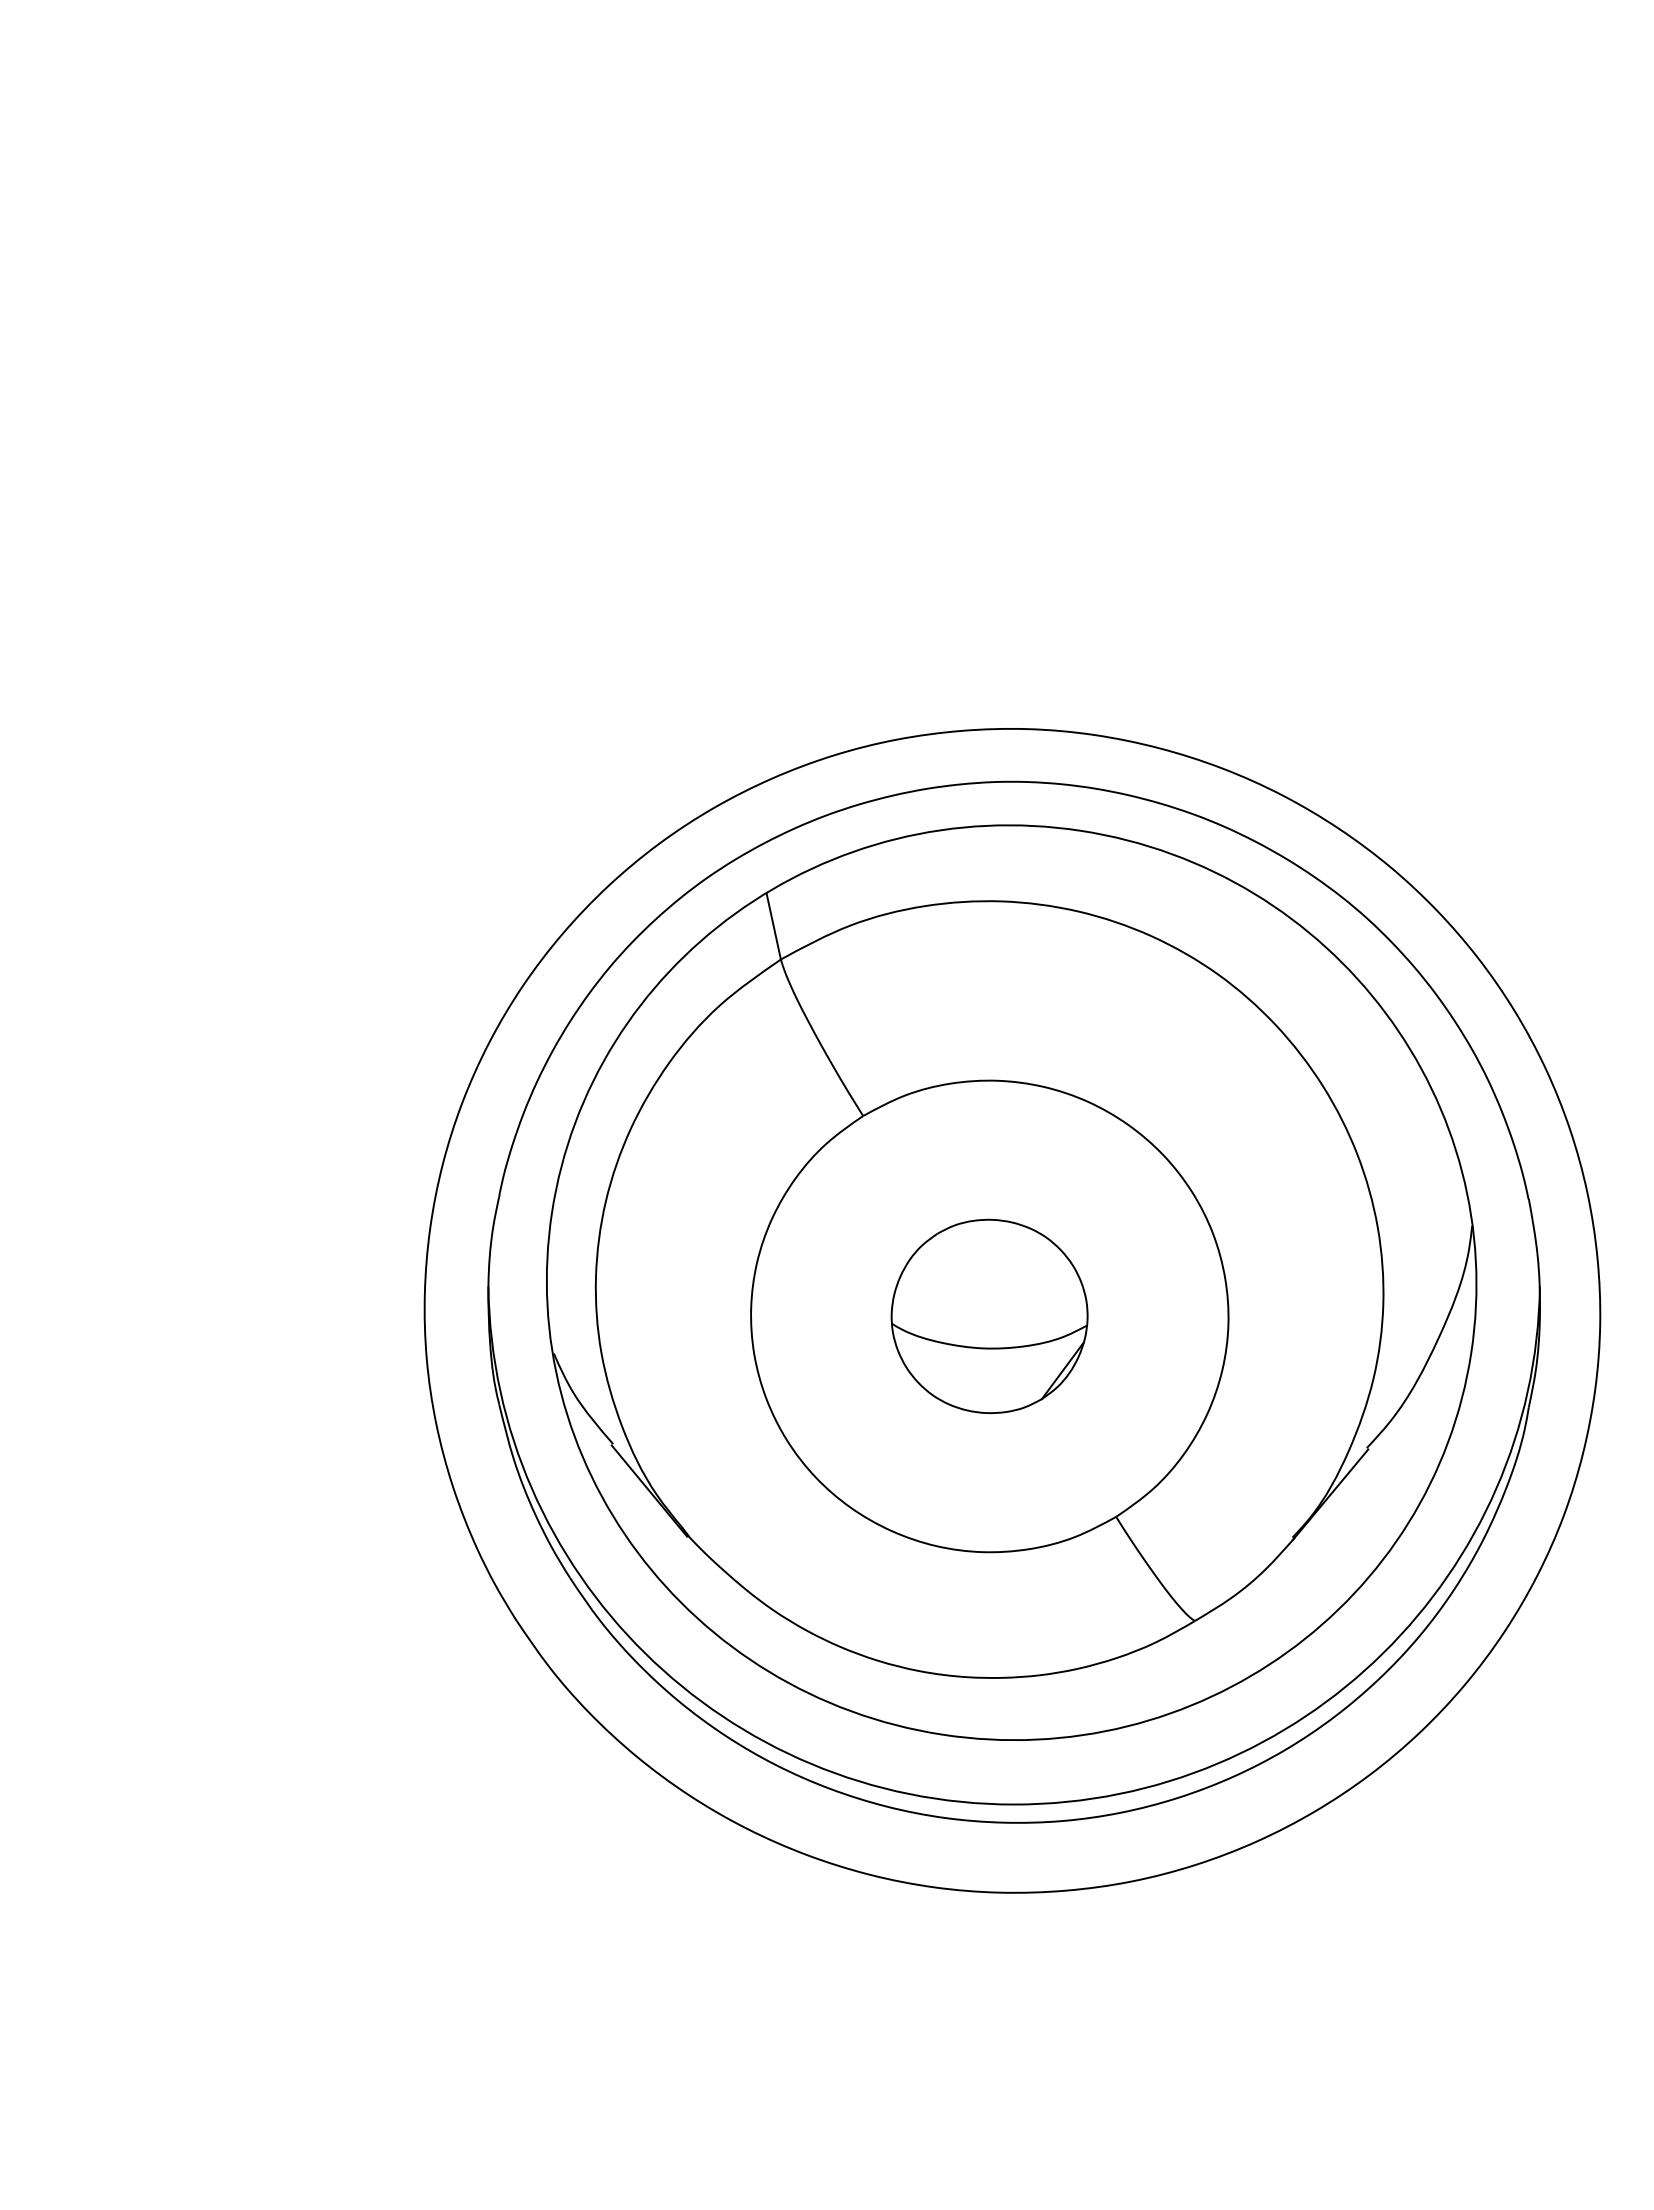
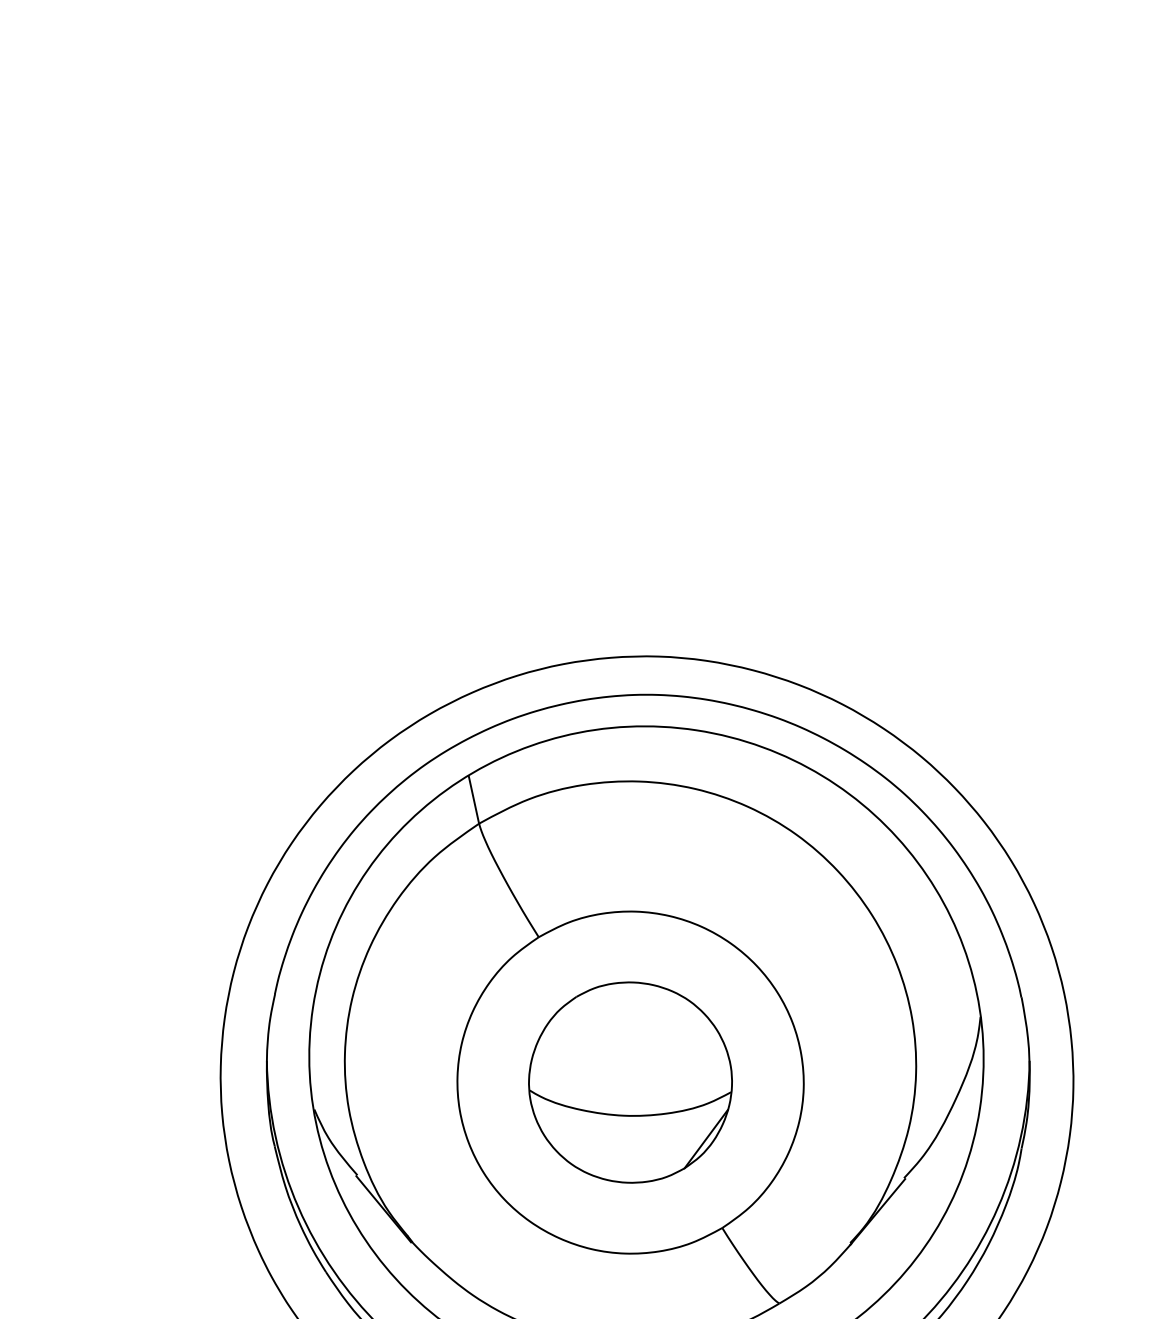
part: (989, 1316) -> (630, 1082), size x1.43

